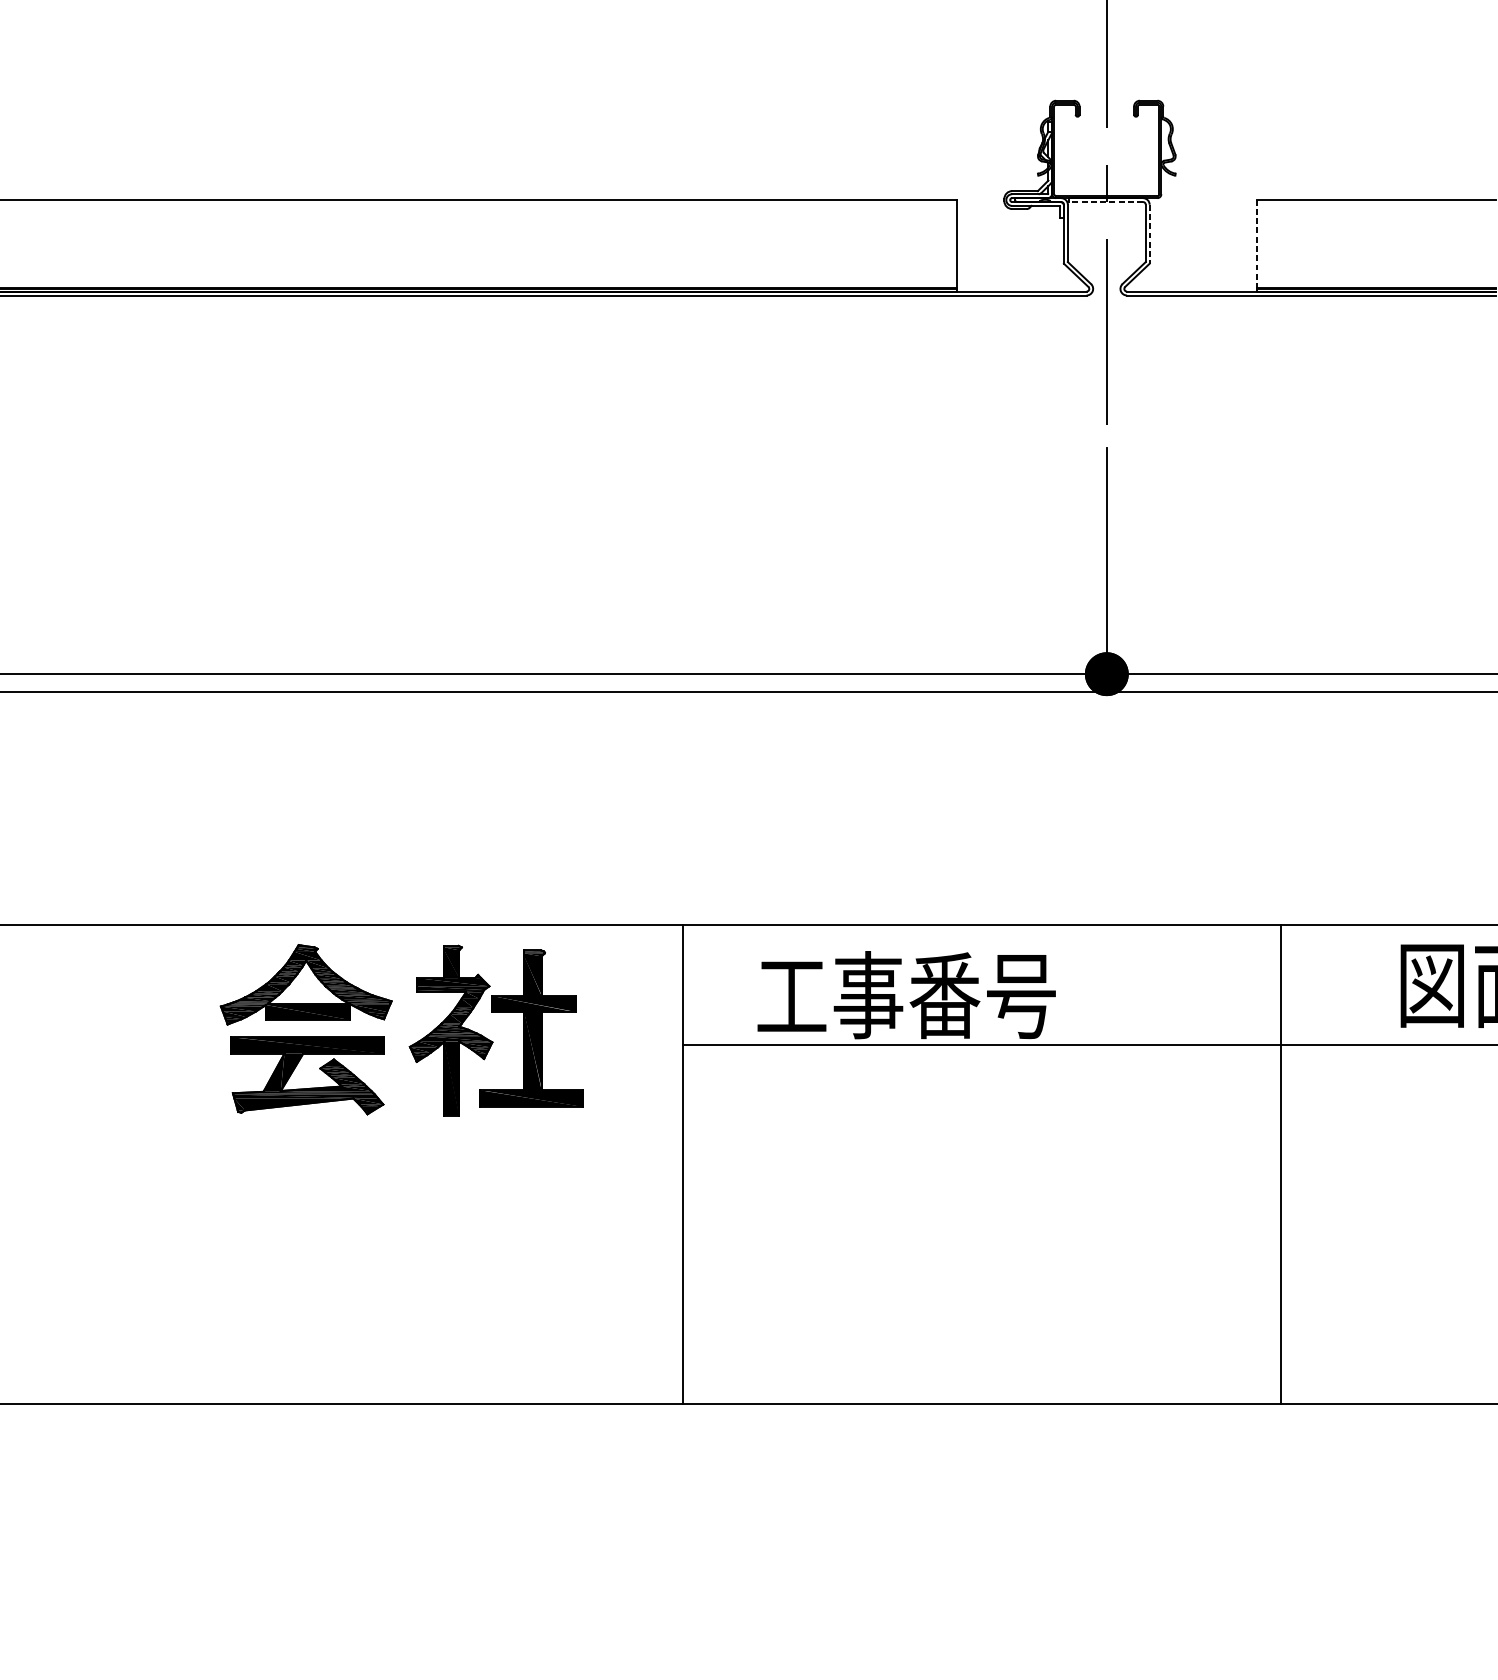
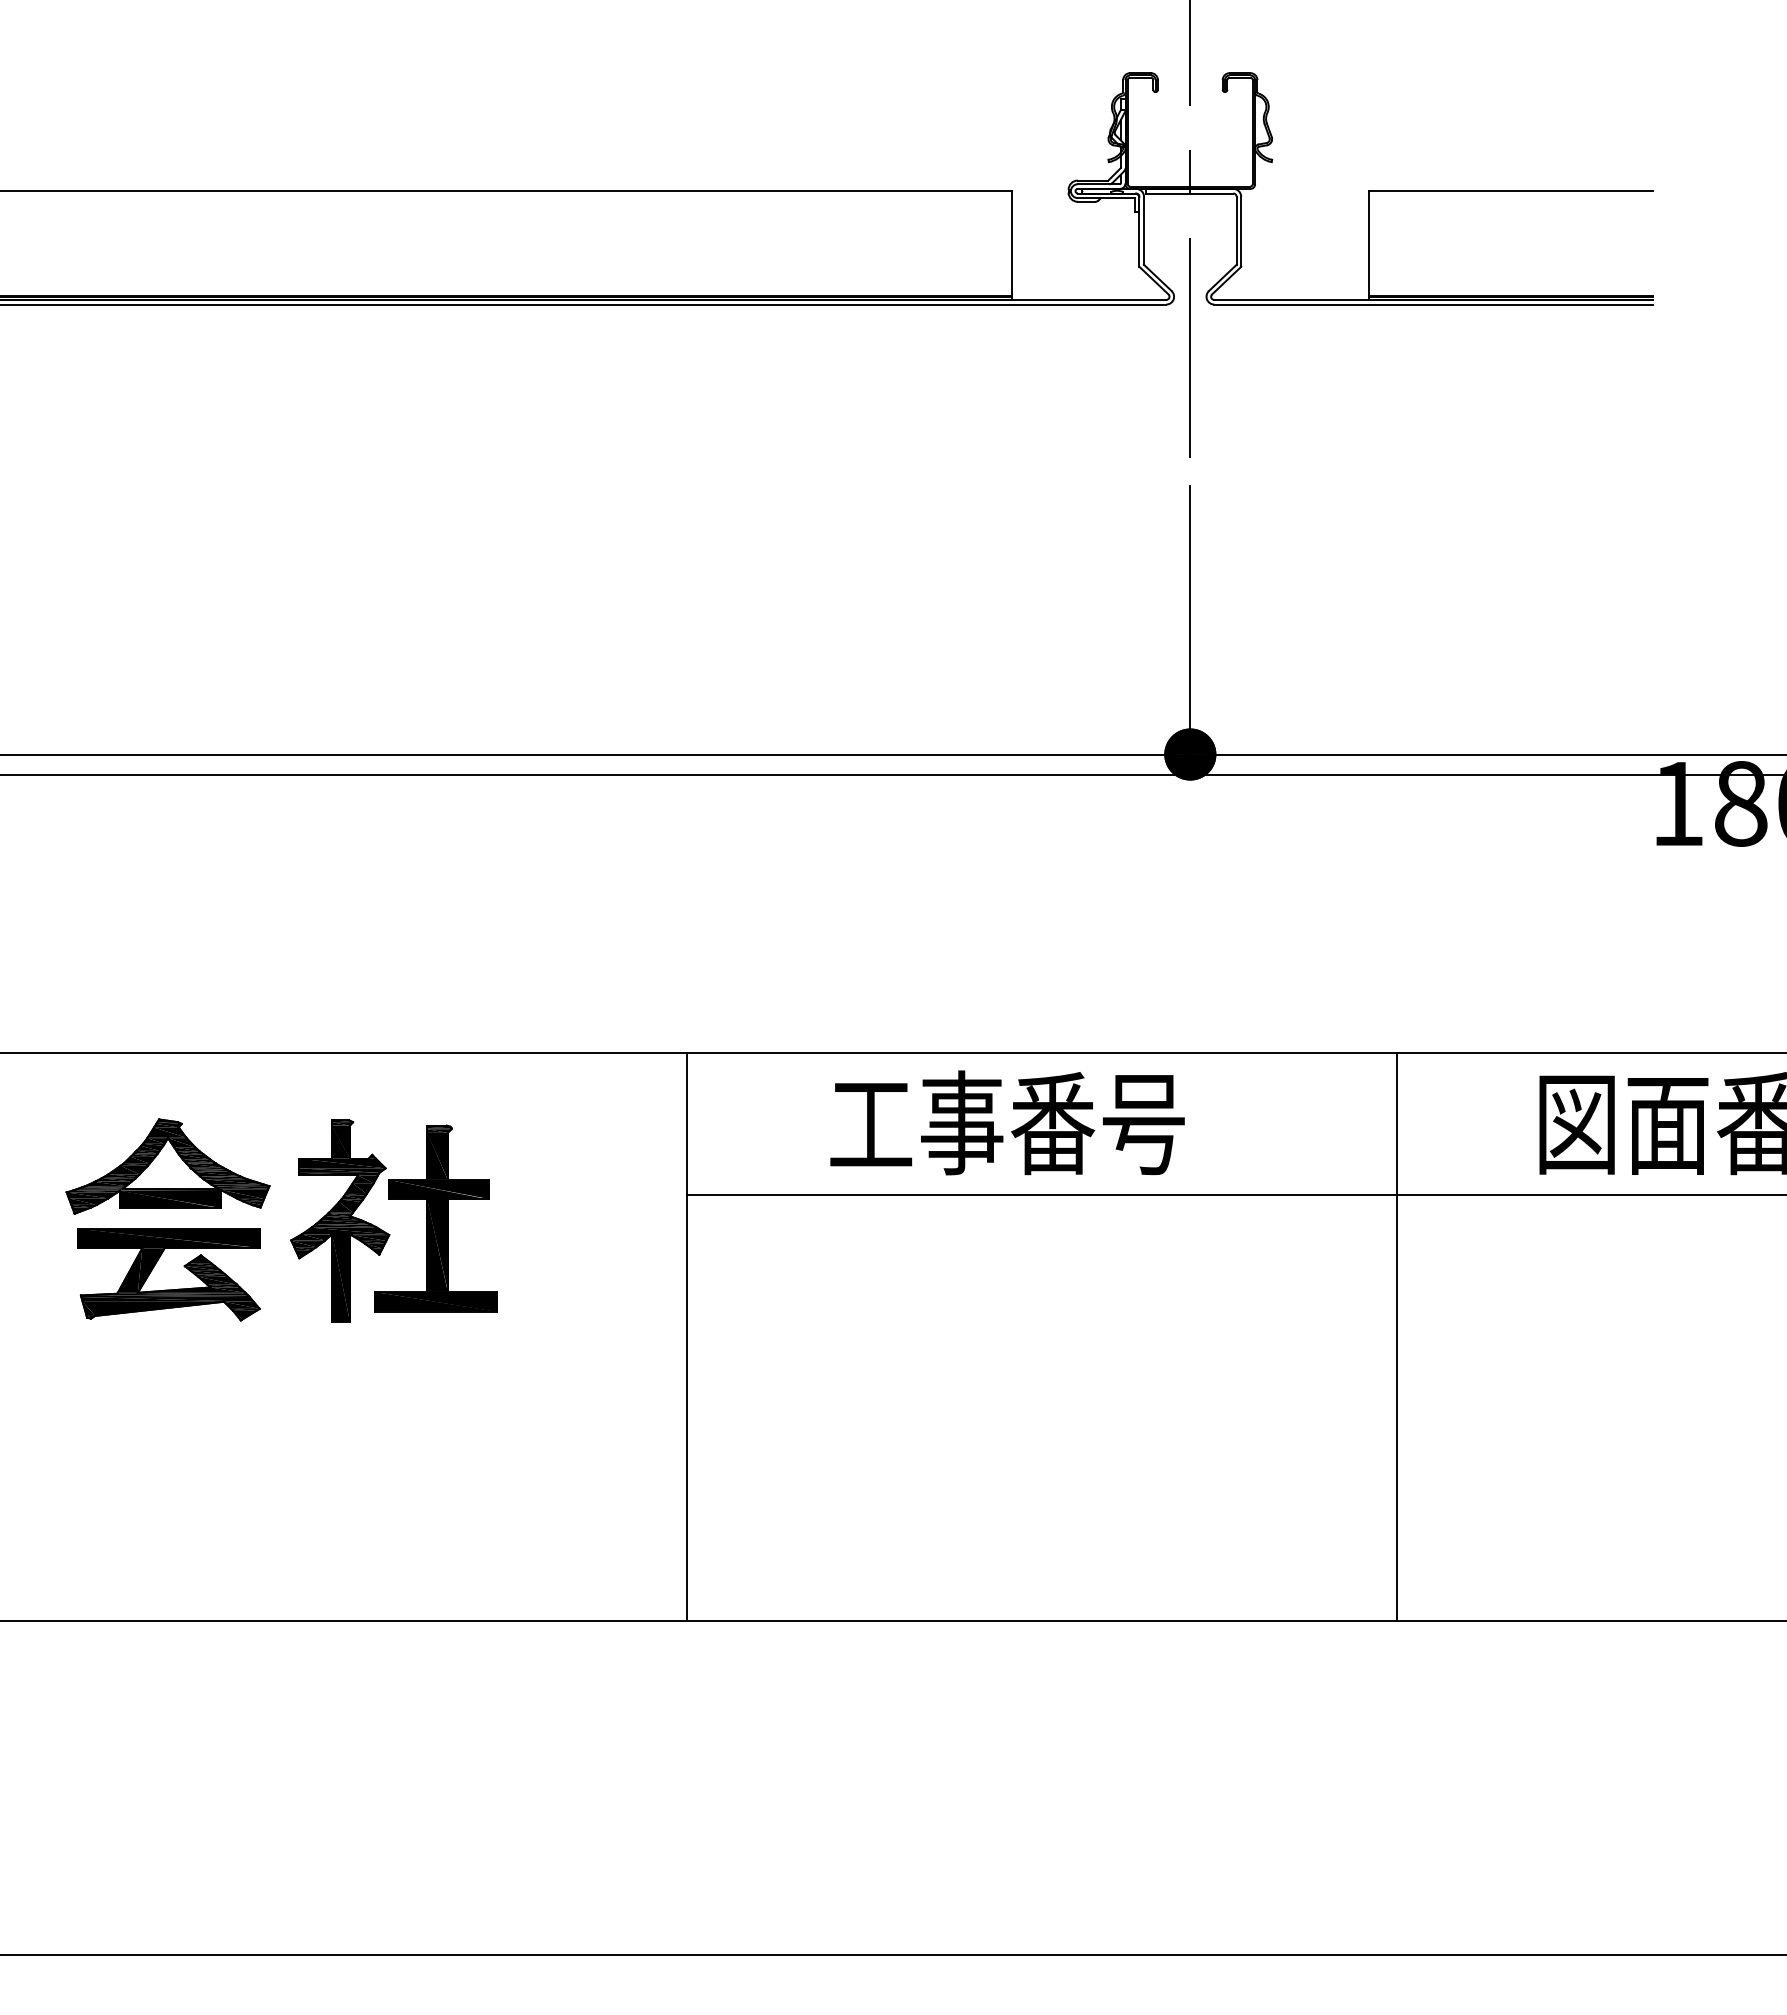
line: (1106, 202) -> (1189, 193), dashed -> solid
line: (1149, 234) -> (1241, 232), dashed -> solid
line: (1256, 244) -> (1368, 244), dashed -> solid
text: (906, 994) -> (1007, 1122), moved
part: (409, 1046) -> (290, 1239), moved

